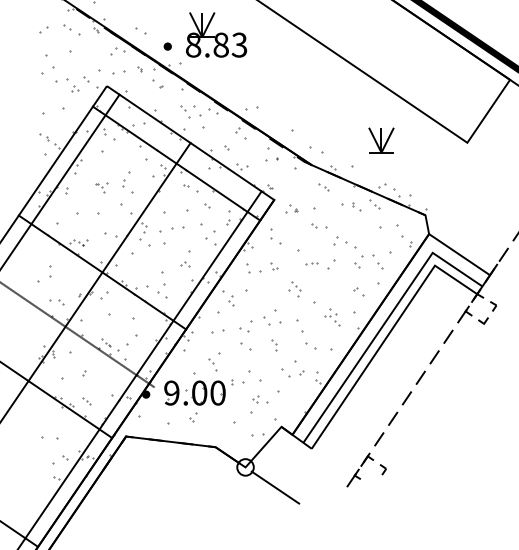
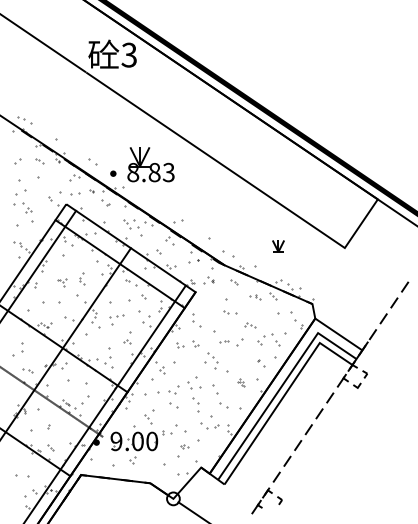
part: (72, 29) -> (39, 160), size x0.6
part: (67, 85) -> (22, 207), moved
part: (381, 140) -> (278, 246), size x0.6
part: (126, 182) -> (81, 278), size x0.7
part: (351, 206) -> (255, 297), size x0.7
part: (290, 209) -> (208, 280), moved
part: (171, 235) -> (116, 319), size x0.7
part: (345, 243) -> (250, 325), size x0.6
part: (253, 268) -> (179, 345), size x0.6
part: (294, 289) -> (211, 361), size x1.4
part: (332, 316) -> (240, 382), size x0.6
part: (218, 331) -> (152, 393), size x1.6
part: (274, 345) -> (195, 404), size x1.6
part: (259, 399) -> (184, 446), size x0.6

